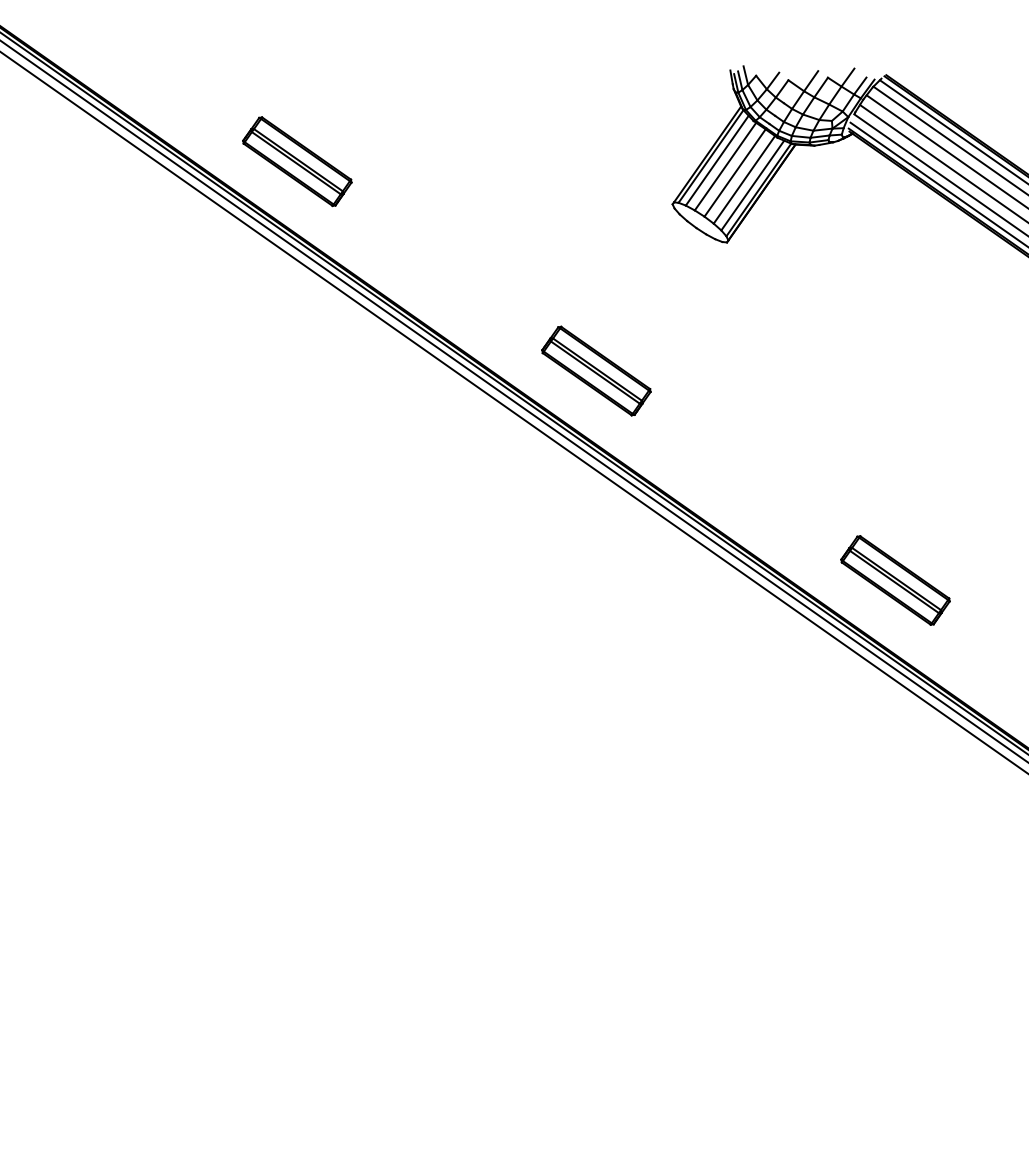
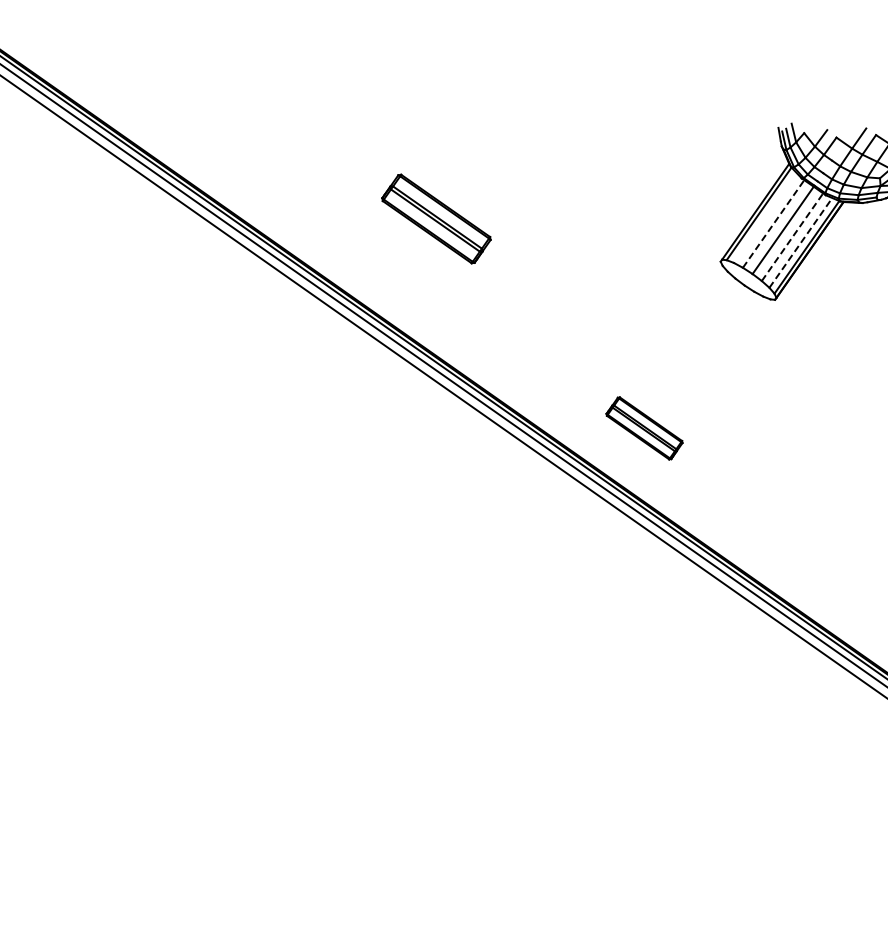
line: (716, 160) -> (764, 217), removed
part: (297, 161) -> (436, 218), moved
line: (725, 166) -> (773, 223), solid -> dashed
line: (744, 179) -> (792, 236), solid -> dashed
line: (752, 185) -> (800, 242), solid -> dashed
part: (596, 370) -> (644, 427), size x0.7

